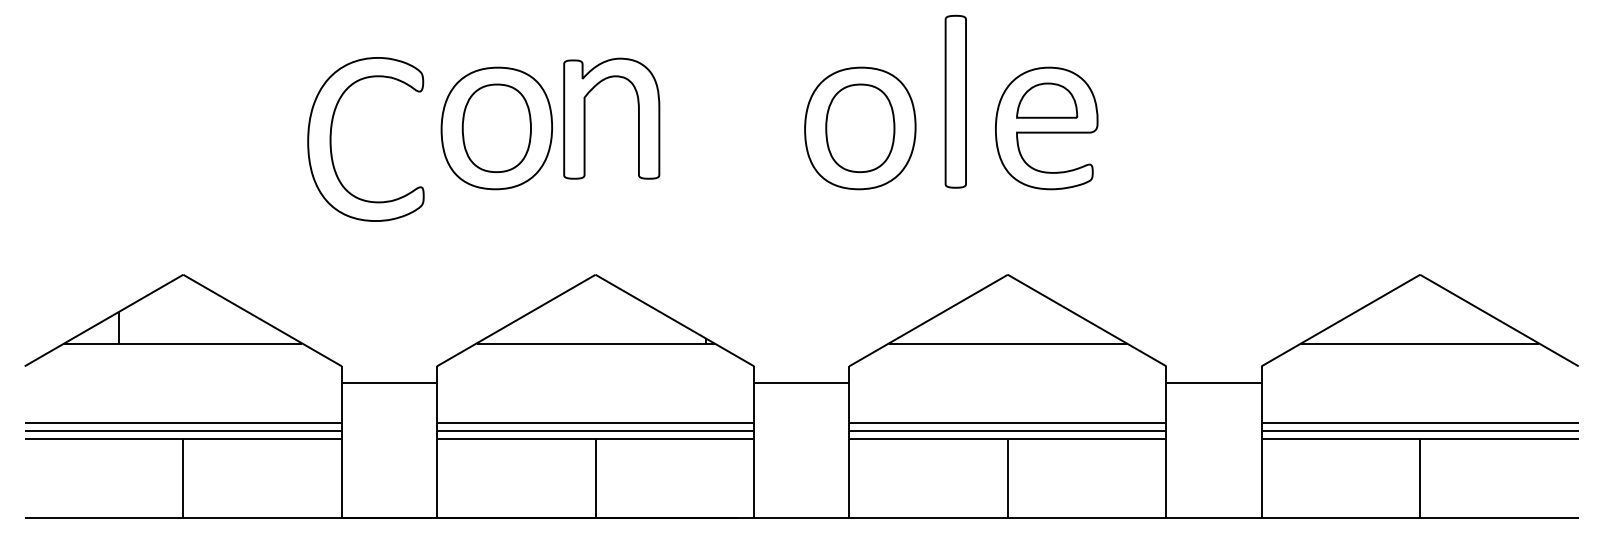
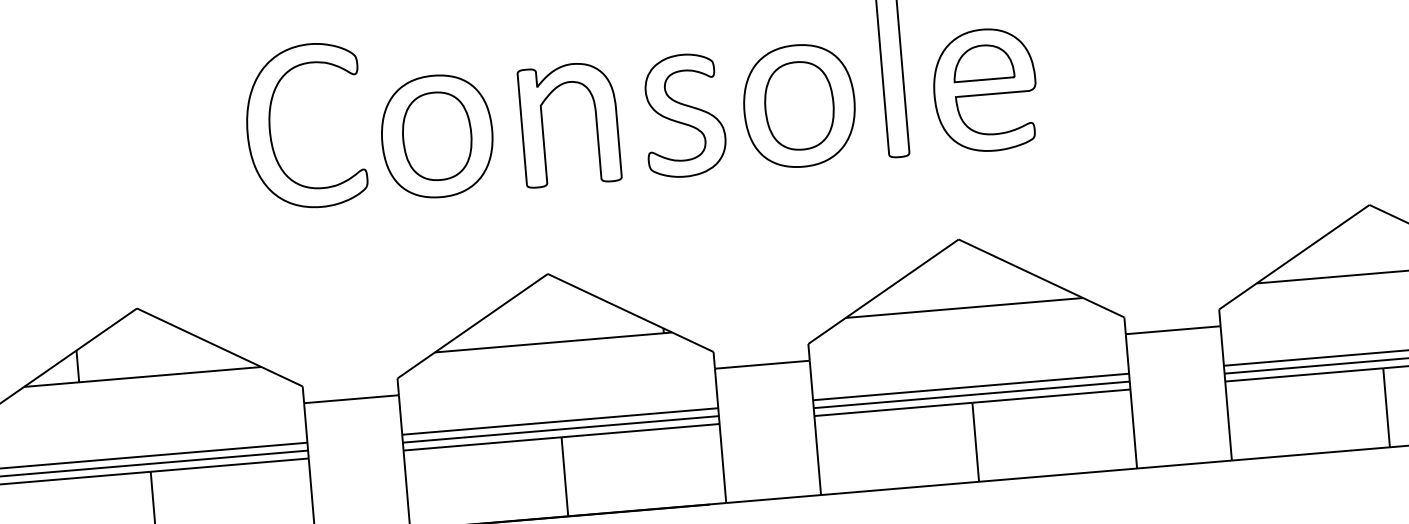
part: (585, 118) -> (543, 126), moved
part: (744, 128) -> (684, 115), added
part: (331, 139) -> (270, 129), moved

